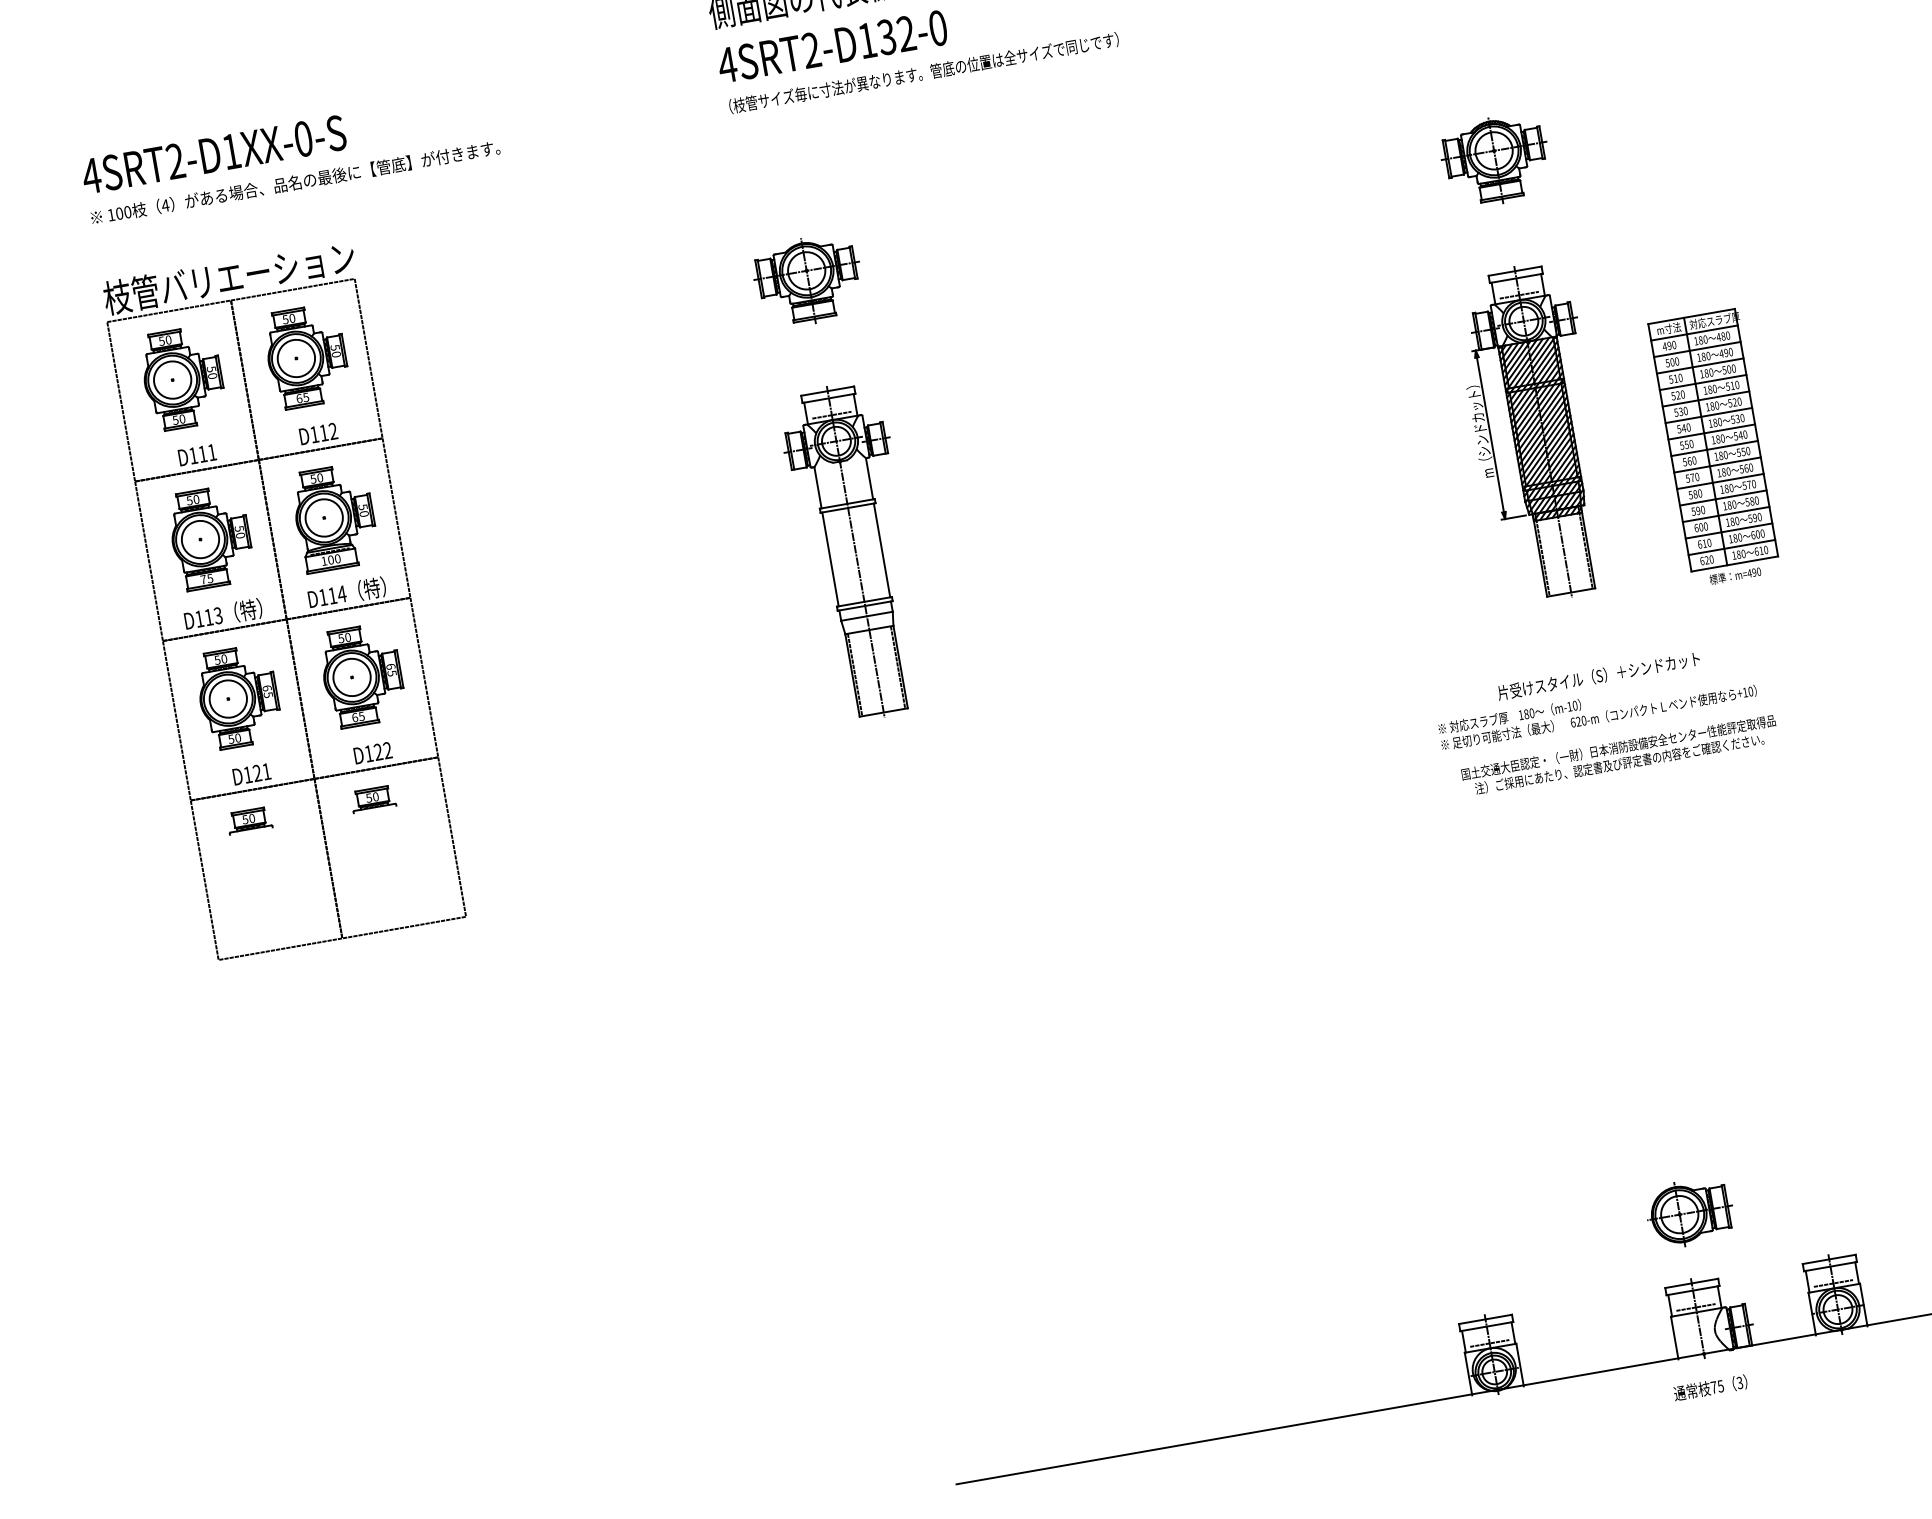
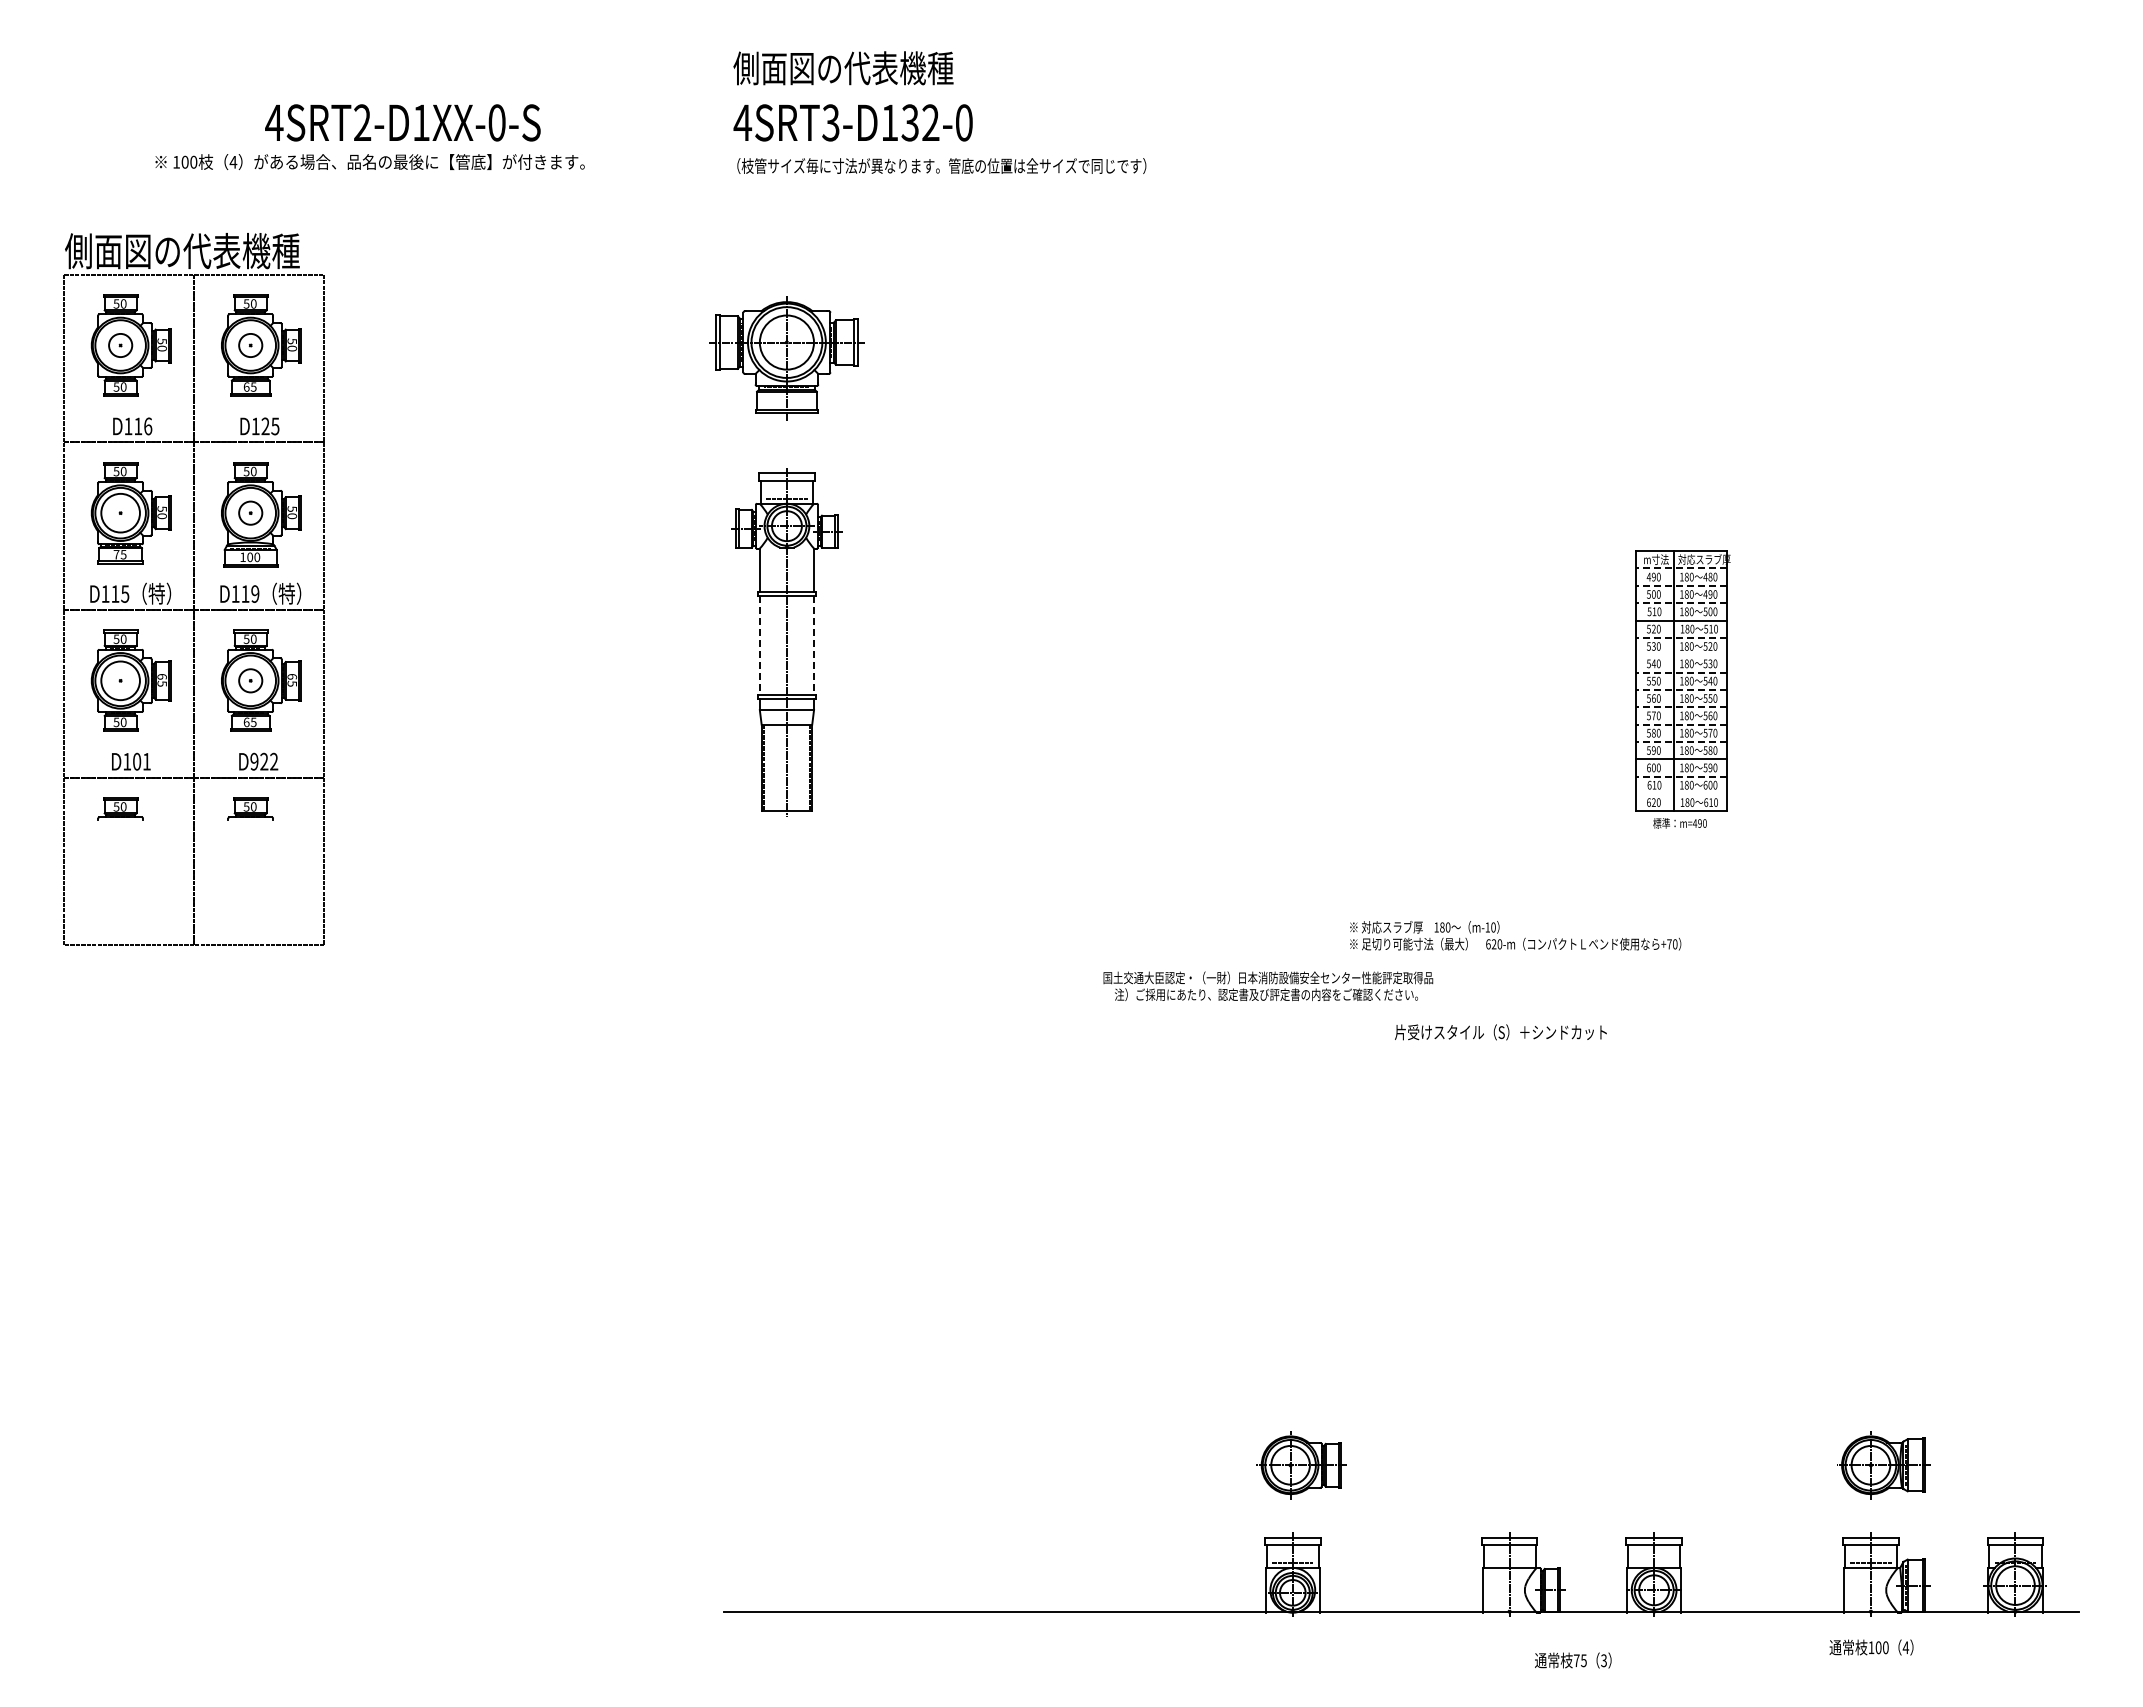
text: (811, 51) -> (830, 123), 4SRT2-D132-0 -> 4SRT3-D132-0
text: (213, 154) -> (402, 122), moved
part: (1495, 160) -> (1509, 357), removed
text: (294, 182) -> (369, 161), moved
text: (229, 277) -> (196, 250), 枝管バリエーション -> 側面図の代表機種
part: (808, 280) -> (786, 357), size x1.4
line: (1694, 333) -> (1681, 568), solid -> dashed
line: (1697, 349) -> (1681, 585), solid -> dashed
circle: (296, 358) -> (250, 345), size x0.6
line: (1700, 366) -> (1681, 603), solid -> dashed
circle: (172, 380) -> (120, 345), size x0.6
line: (1705, 398) -> (1681, 637), solid -> dashed
line: (1708, 415) -> (1681, 655), removed
line: (1711, 431) -> (1681, 672), solid -> dashed
text: (328, 432) -> (270, 426), D112 -> D125
part: (1535, 433) -> (1501, 642), removed
line: (1714, 448) -> (1681, 689), solid -> dashed
text: (212, 452) -> (148, 426), D111 -> D116
line: (1717, 465) -> (1681, 707), solid -> dashed
line: (1720, 481) -> (1681, 724), solid -> dashed
line: (1723, 497) -> (1681, 741), solid -> dashed
circle: (323, 517) -> (250, 512), size x0.6
line: (1728, 530) -> (1681, 776), solid -> dashed
line: (1731, 547) -> (1681, 793), removed
line: (882, 551) -> (814, 646), solid -> dashed
line: (830, 560) -> (759, 646), solid -> dashed
text: (341, 593) -> (254, 593), D114 -> D119
text: (218, 615) -> (125, 593), D113 -> D115
text: (1598, 676) -> (1500, 1032), moved
circle: (351, 677) -> (250, 680), size x0.6
text: (1745, 692) -> (1669, 944), +10 -> +70
text: (369, 753) -> (254, 761), D122 -> D922
text: (1619, 754) -> (1268, 985), moved
text: (257, 772) -> (137, 761), D121 -> D101
part: (1690, 1213) -> (1301, 1465), moved
line: (1832, 1283) -> (1653, 1562), removed
line: (1695, 1307) -> (1509, 1562), removed
text: (1710, 1387) -> (1573, 1660), moved

